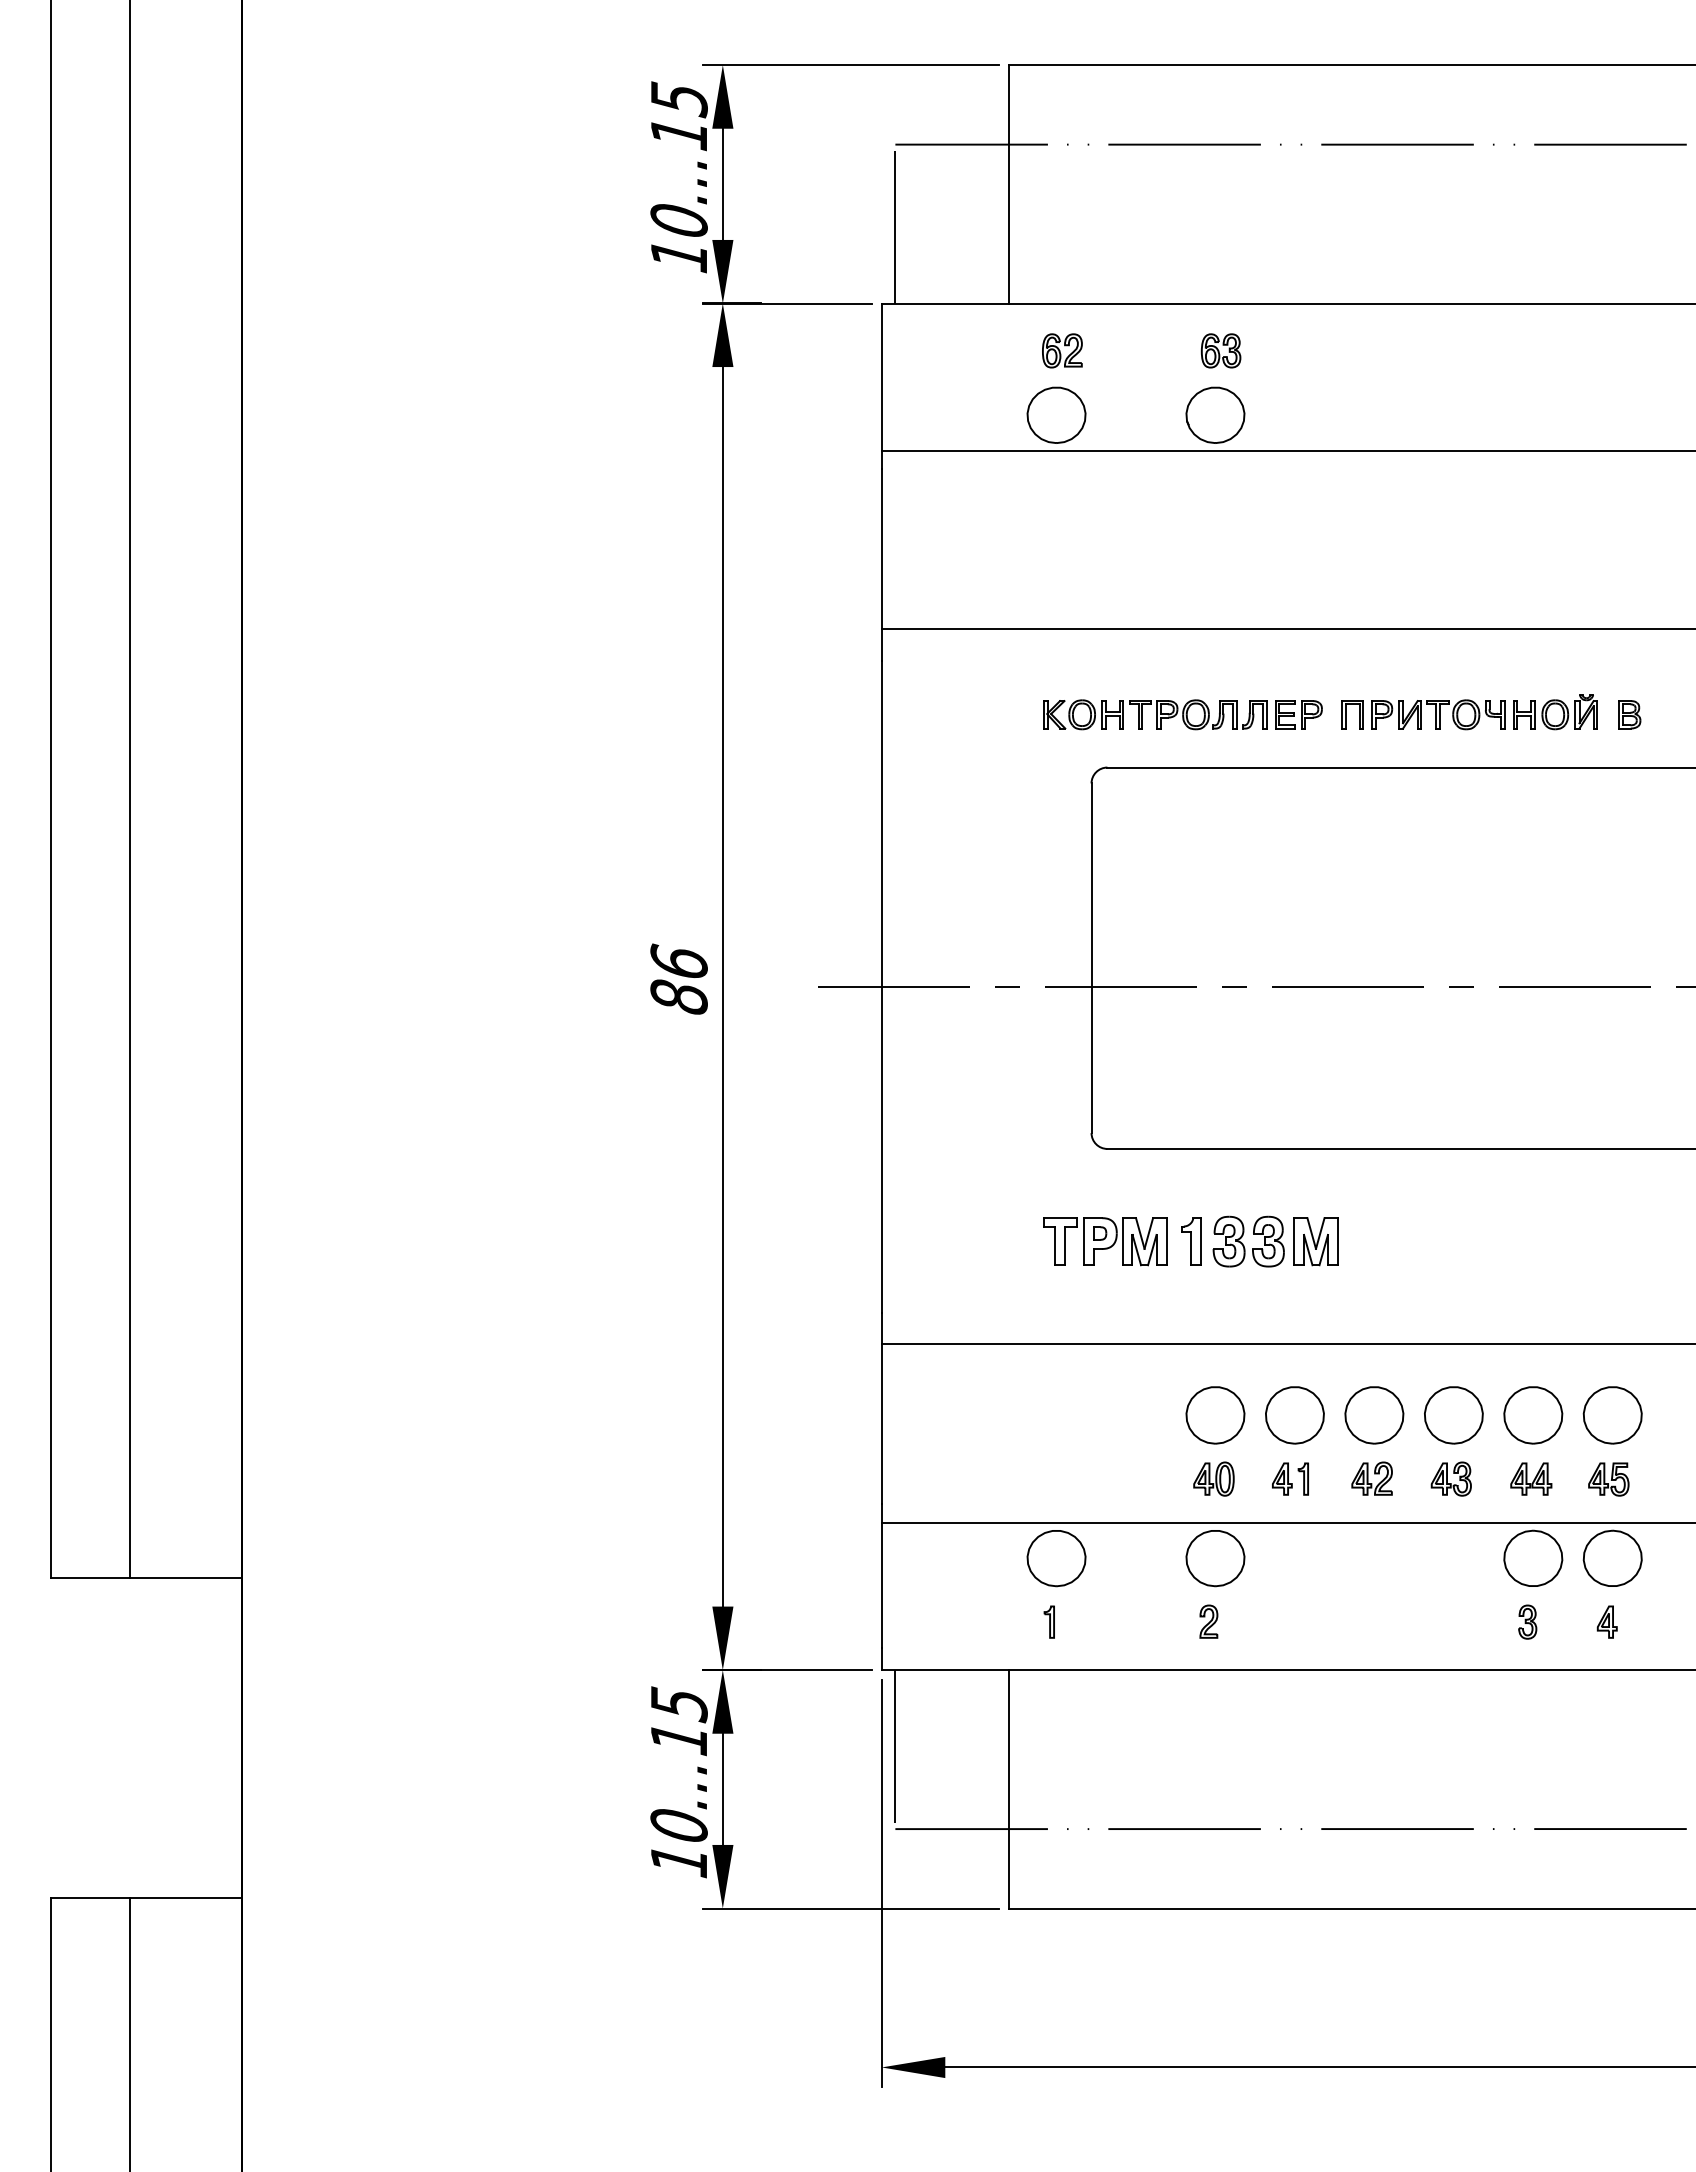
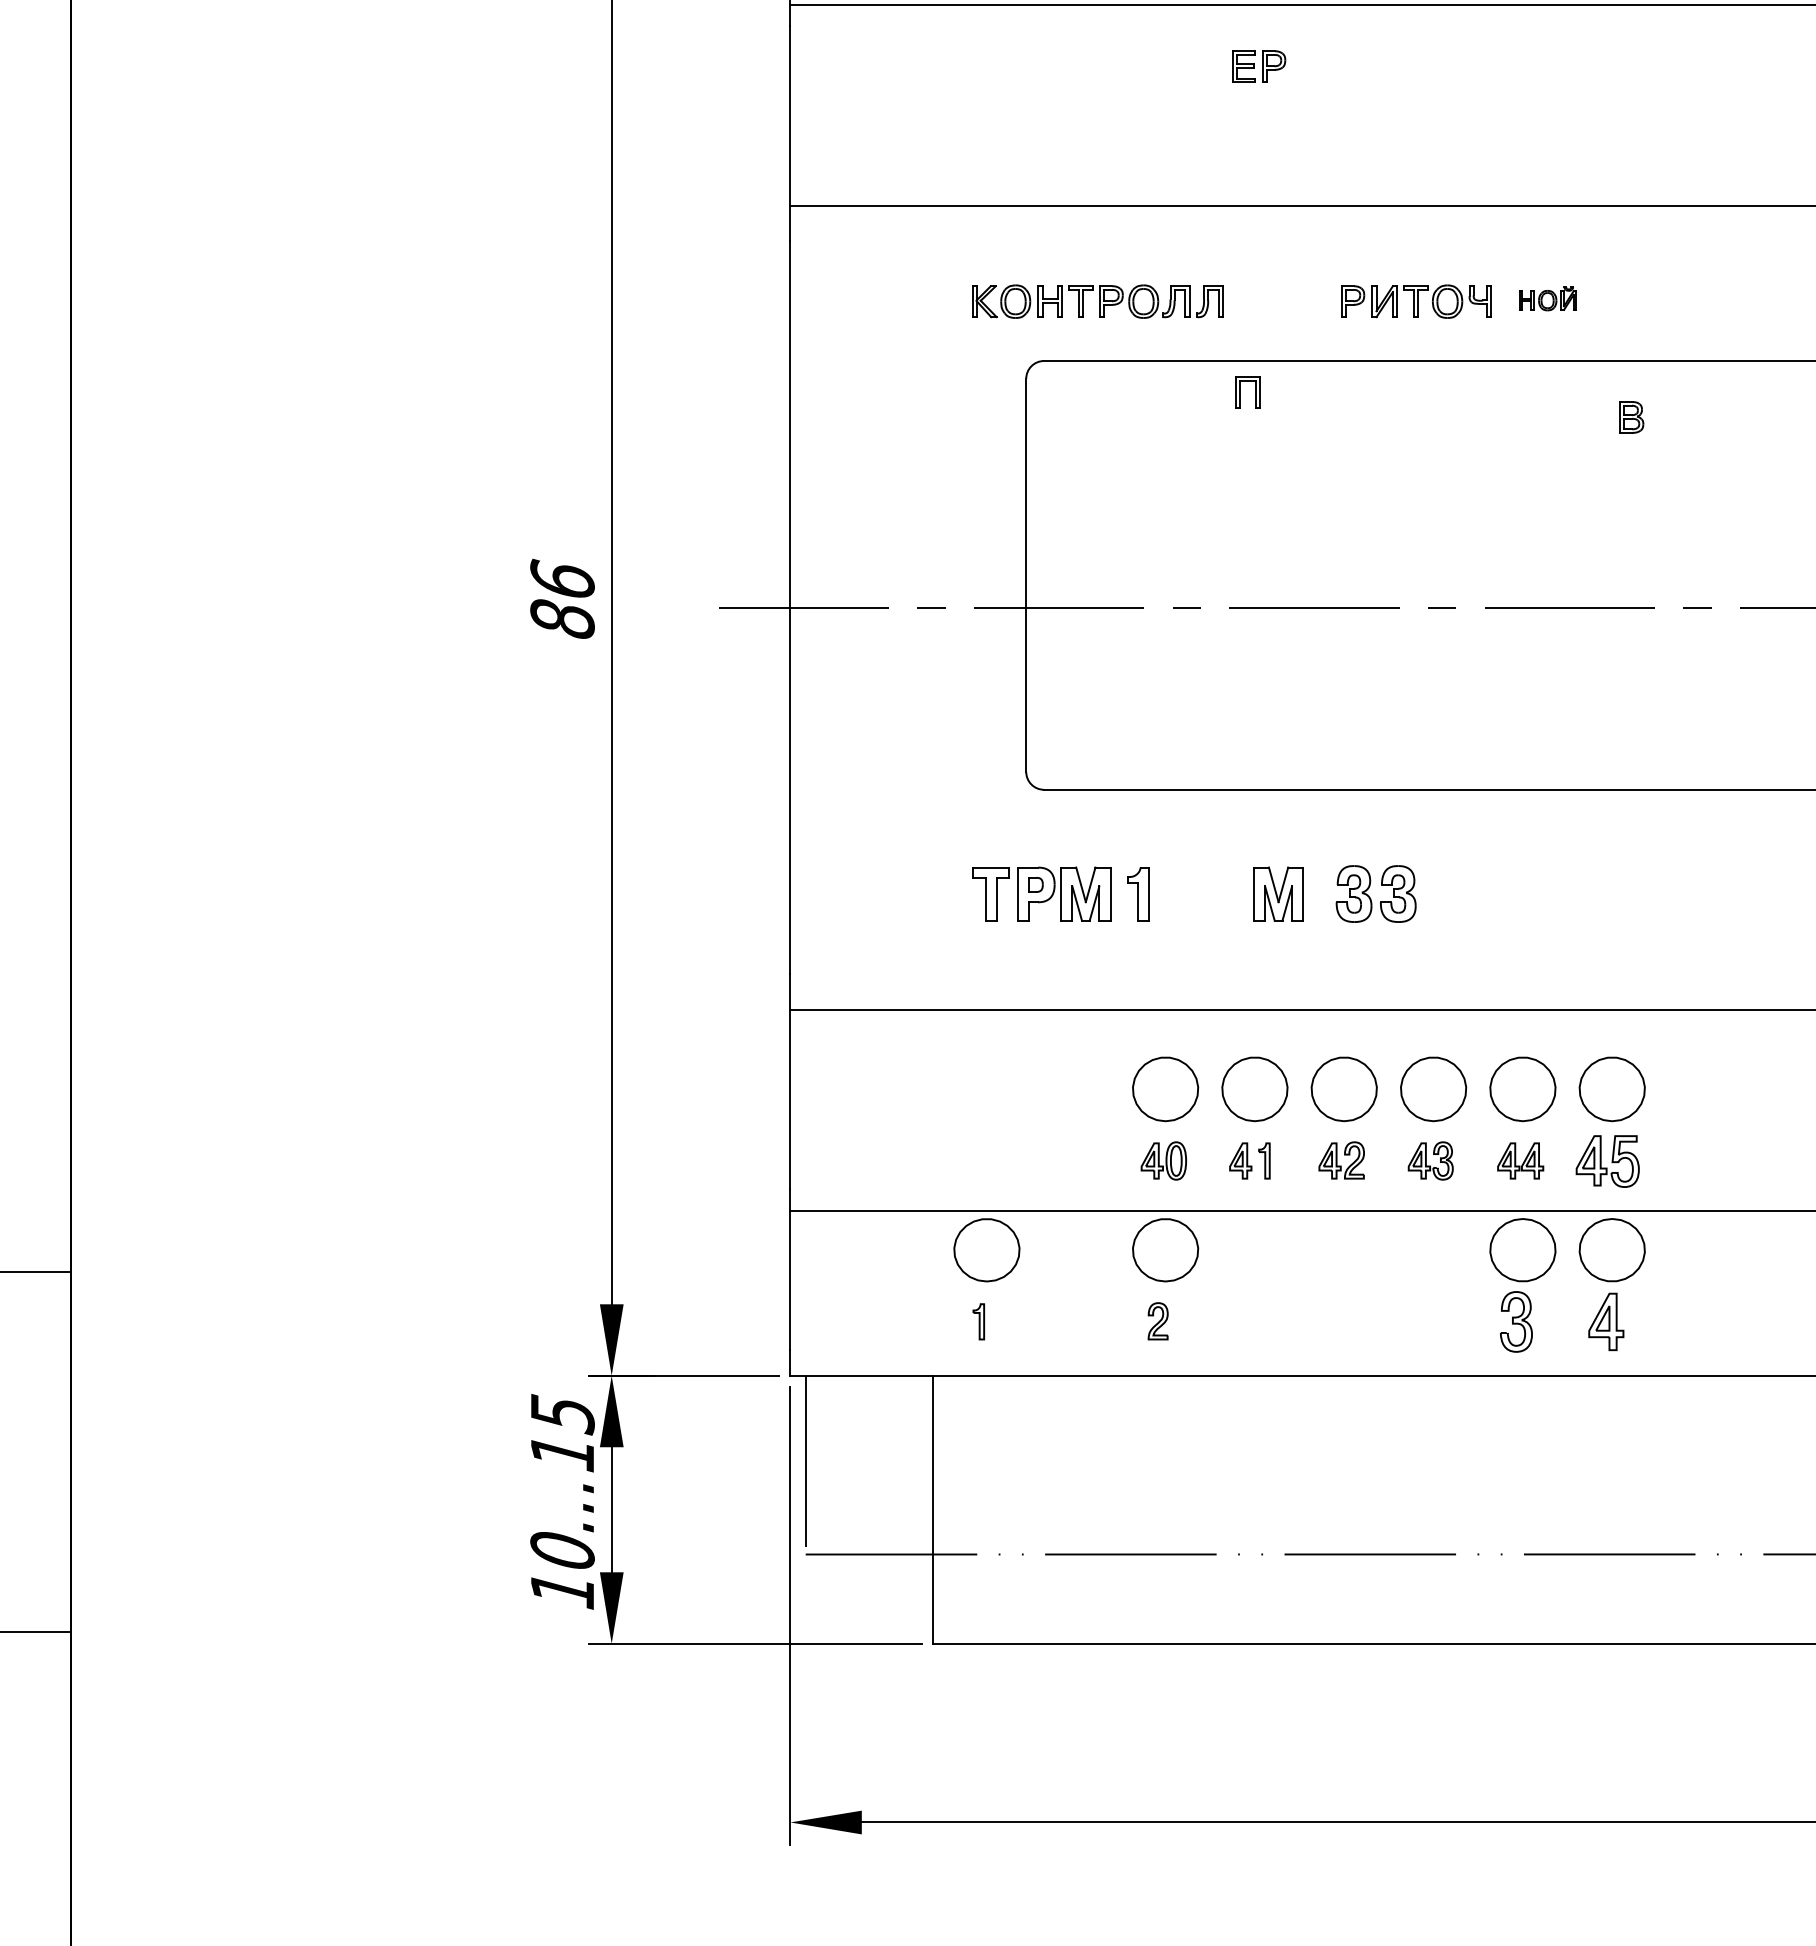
part: (1555, 712) -> (1547, 299), size x0.6
part: (1298, 714) -> (1258, 66), moved
part: (1352, 714) -> (1247, 392), moved
part: (1629, 714) -> (1631, 417), moved
part: (1248, 1241) -> (1375, 893), moved
part: (1608, 1479) -> (1607, 1161), size x1.4
part: (1527, 1621) -> (1516, 1321), size x1.6
part: (1606, 1621) -> (1605, 1321), size x1.6

